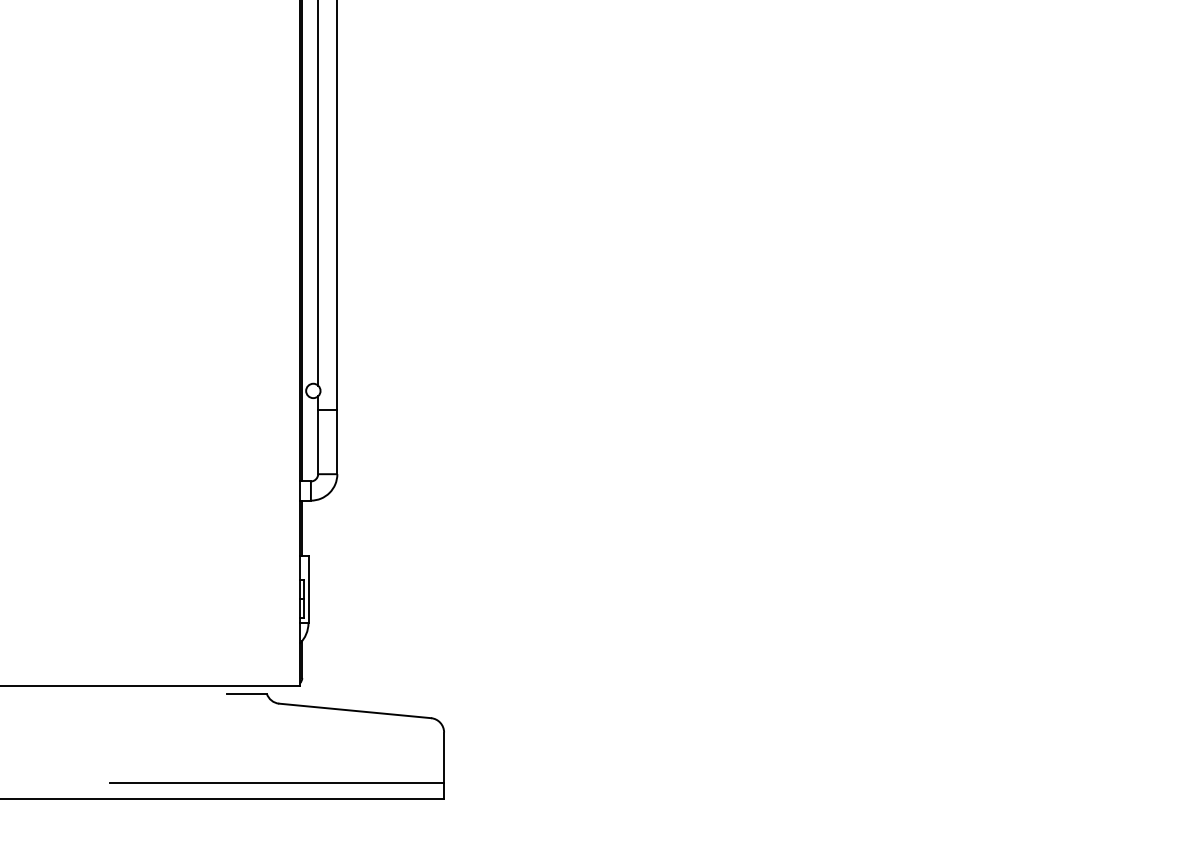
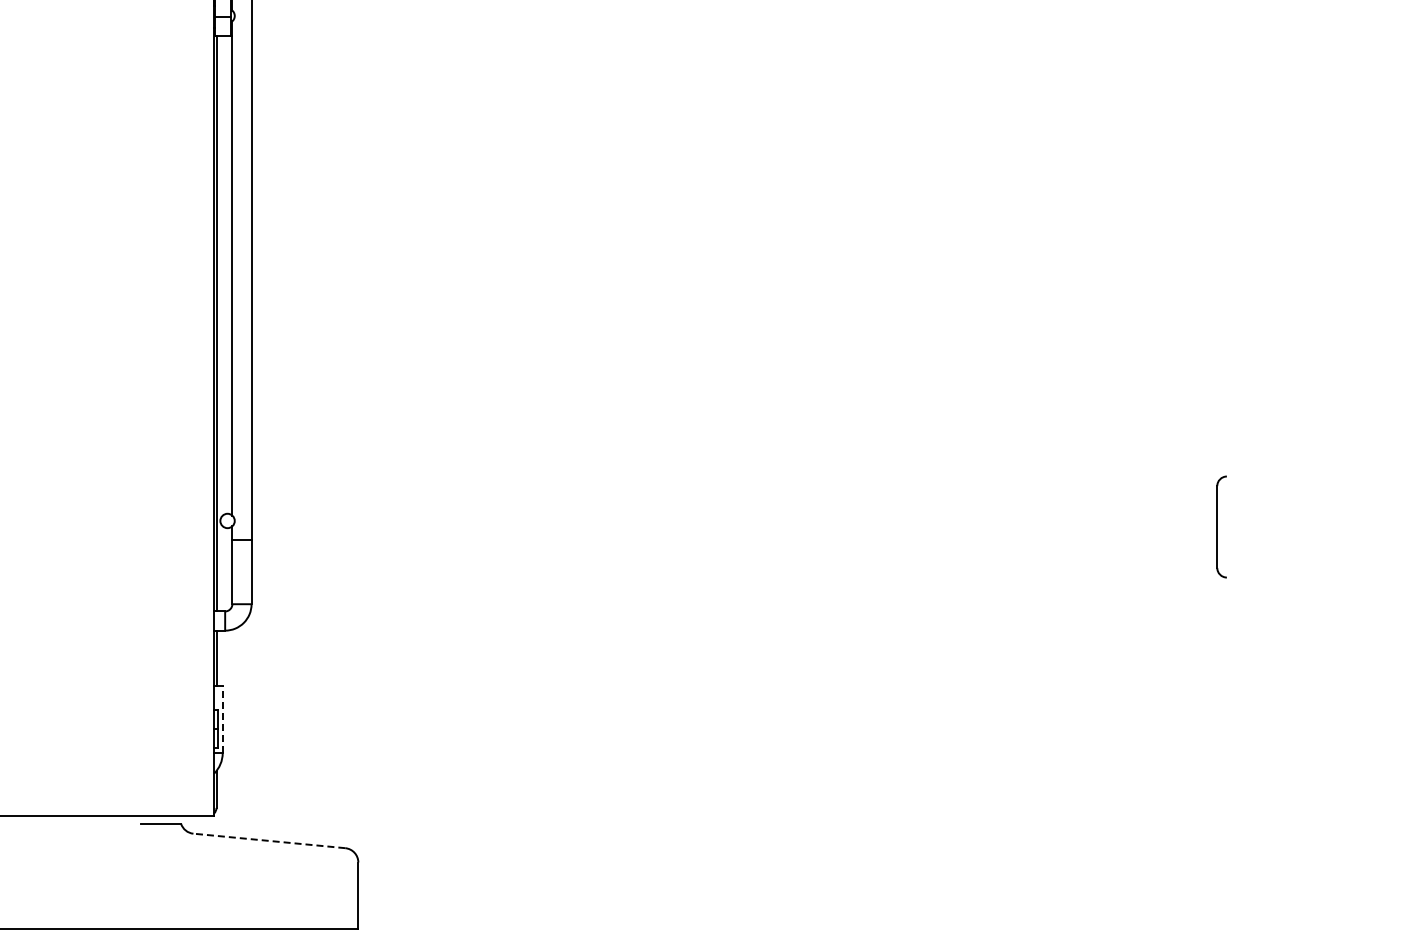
line: (308, 589) -> (222, 719), solid -> dashed
line: (354, 710) -> (268, 840), solid -> dashed
line: (277, 783) -> (191, 913), removed

